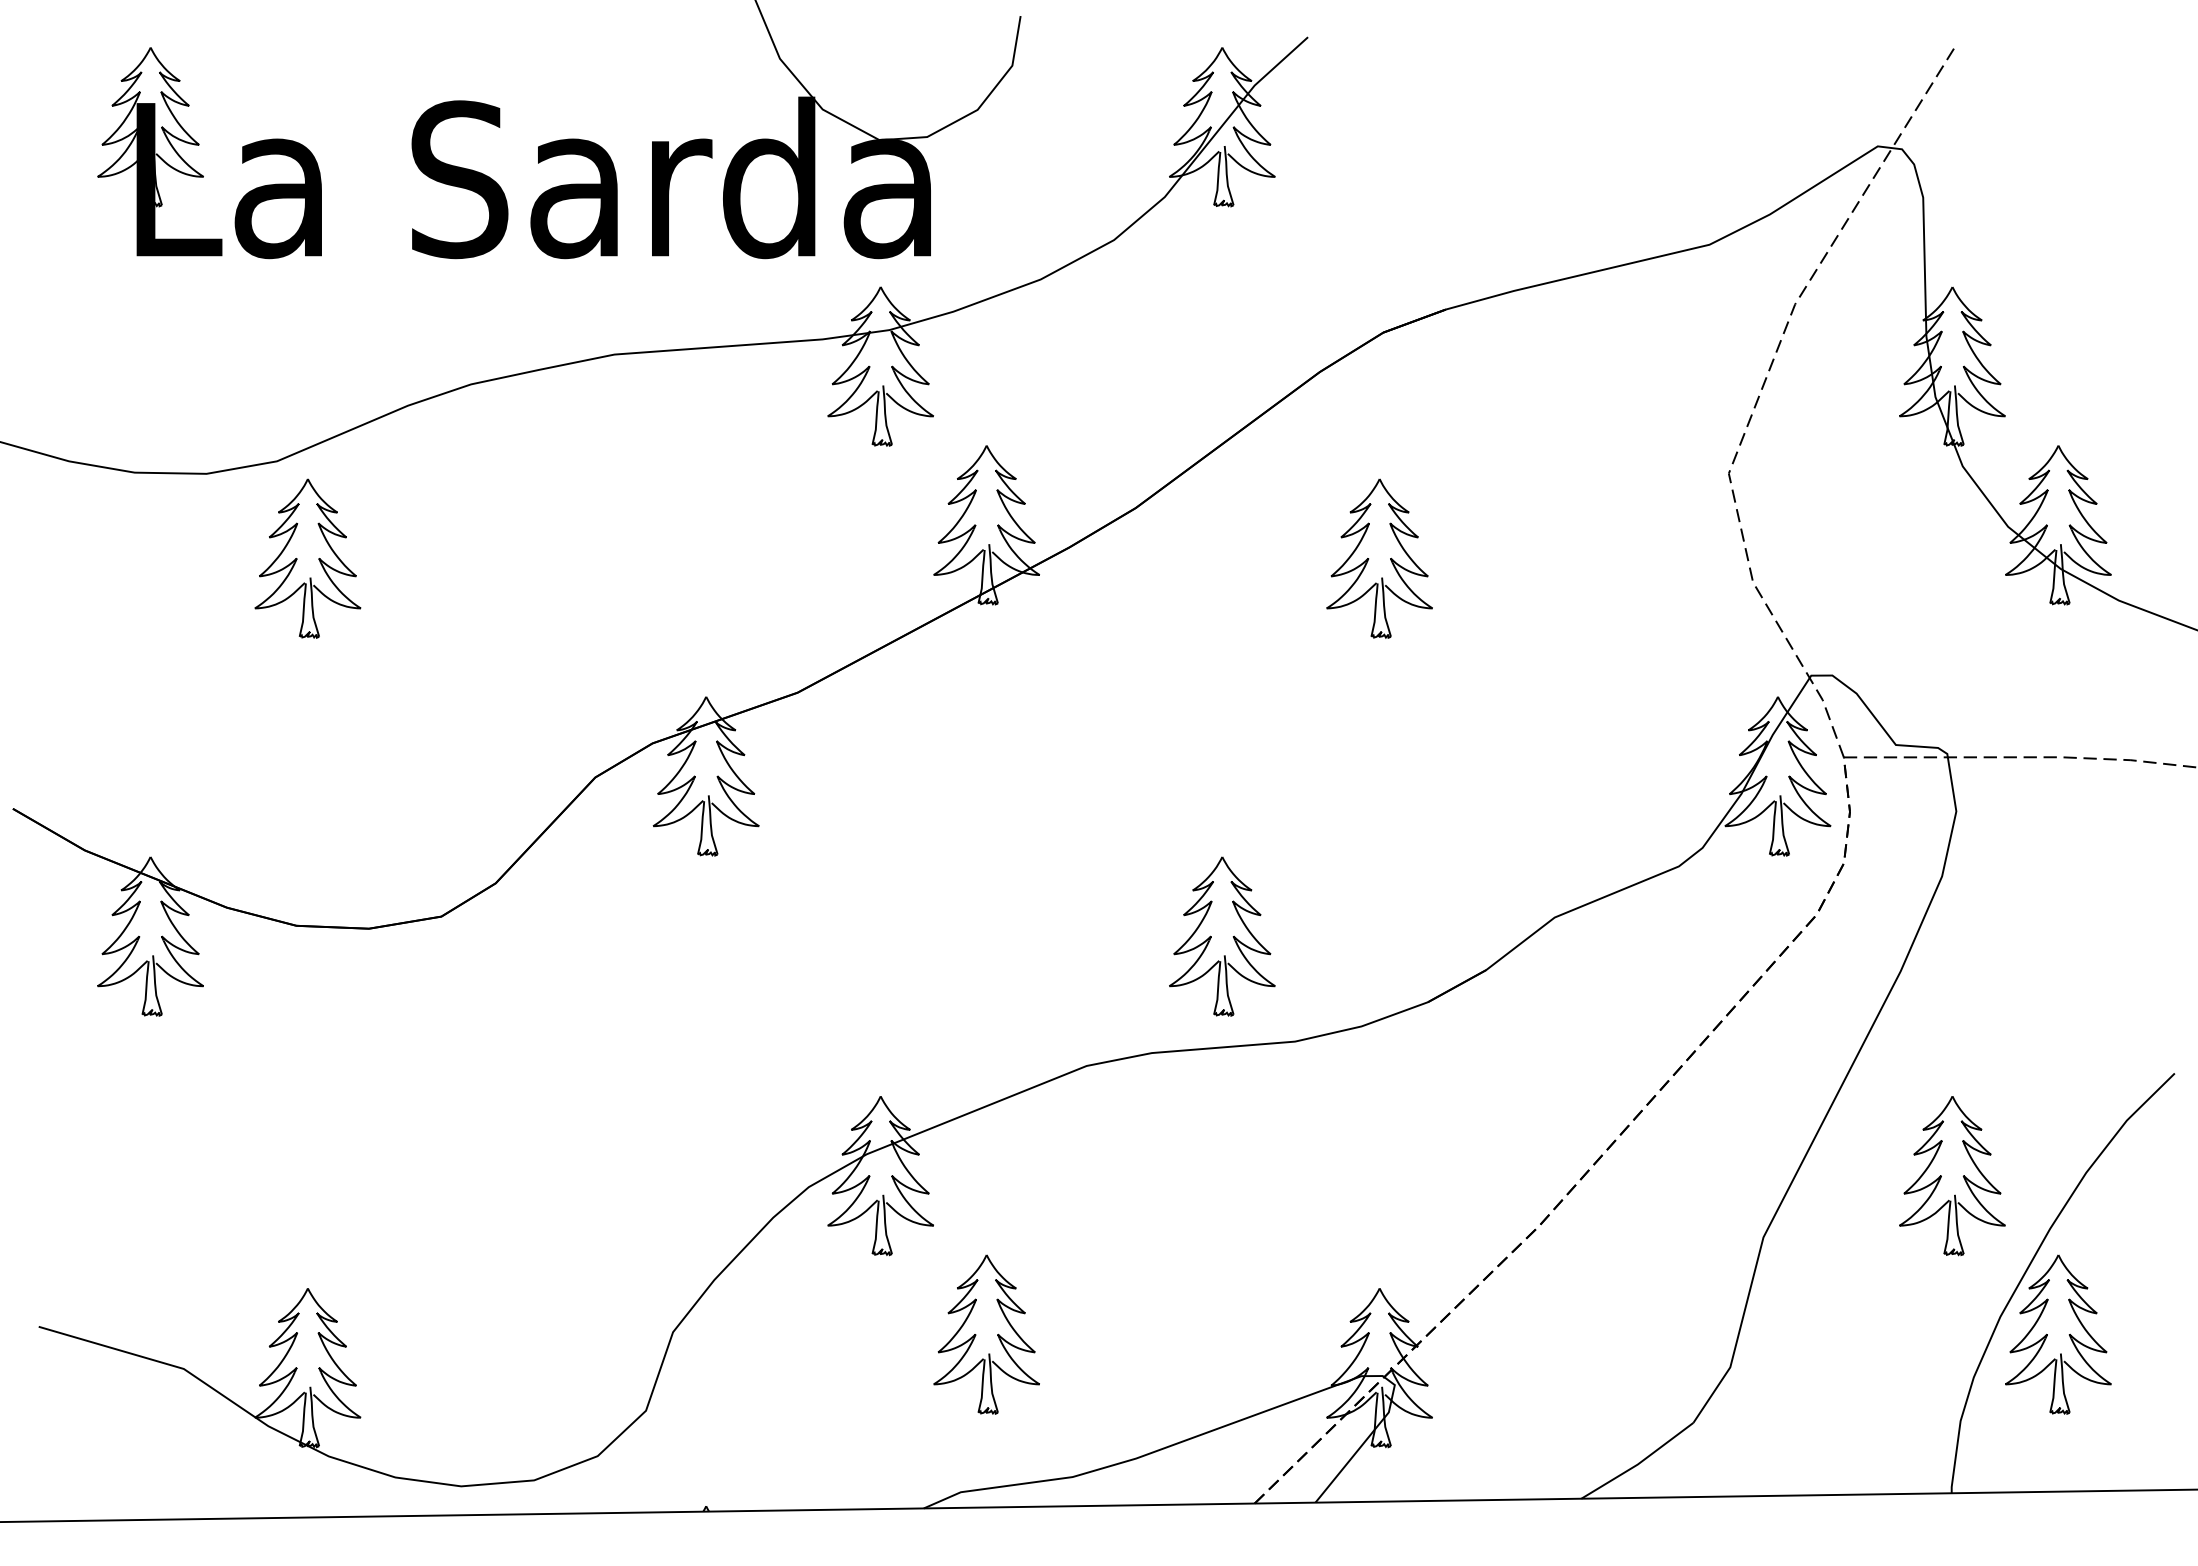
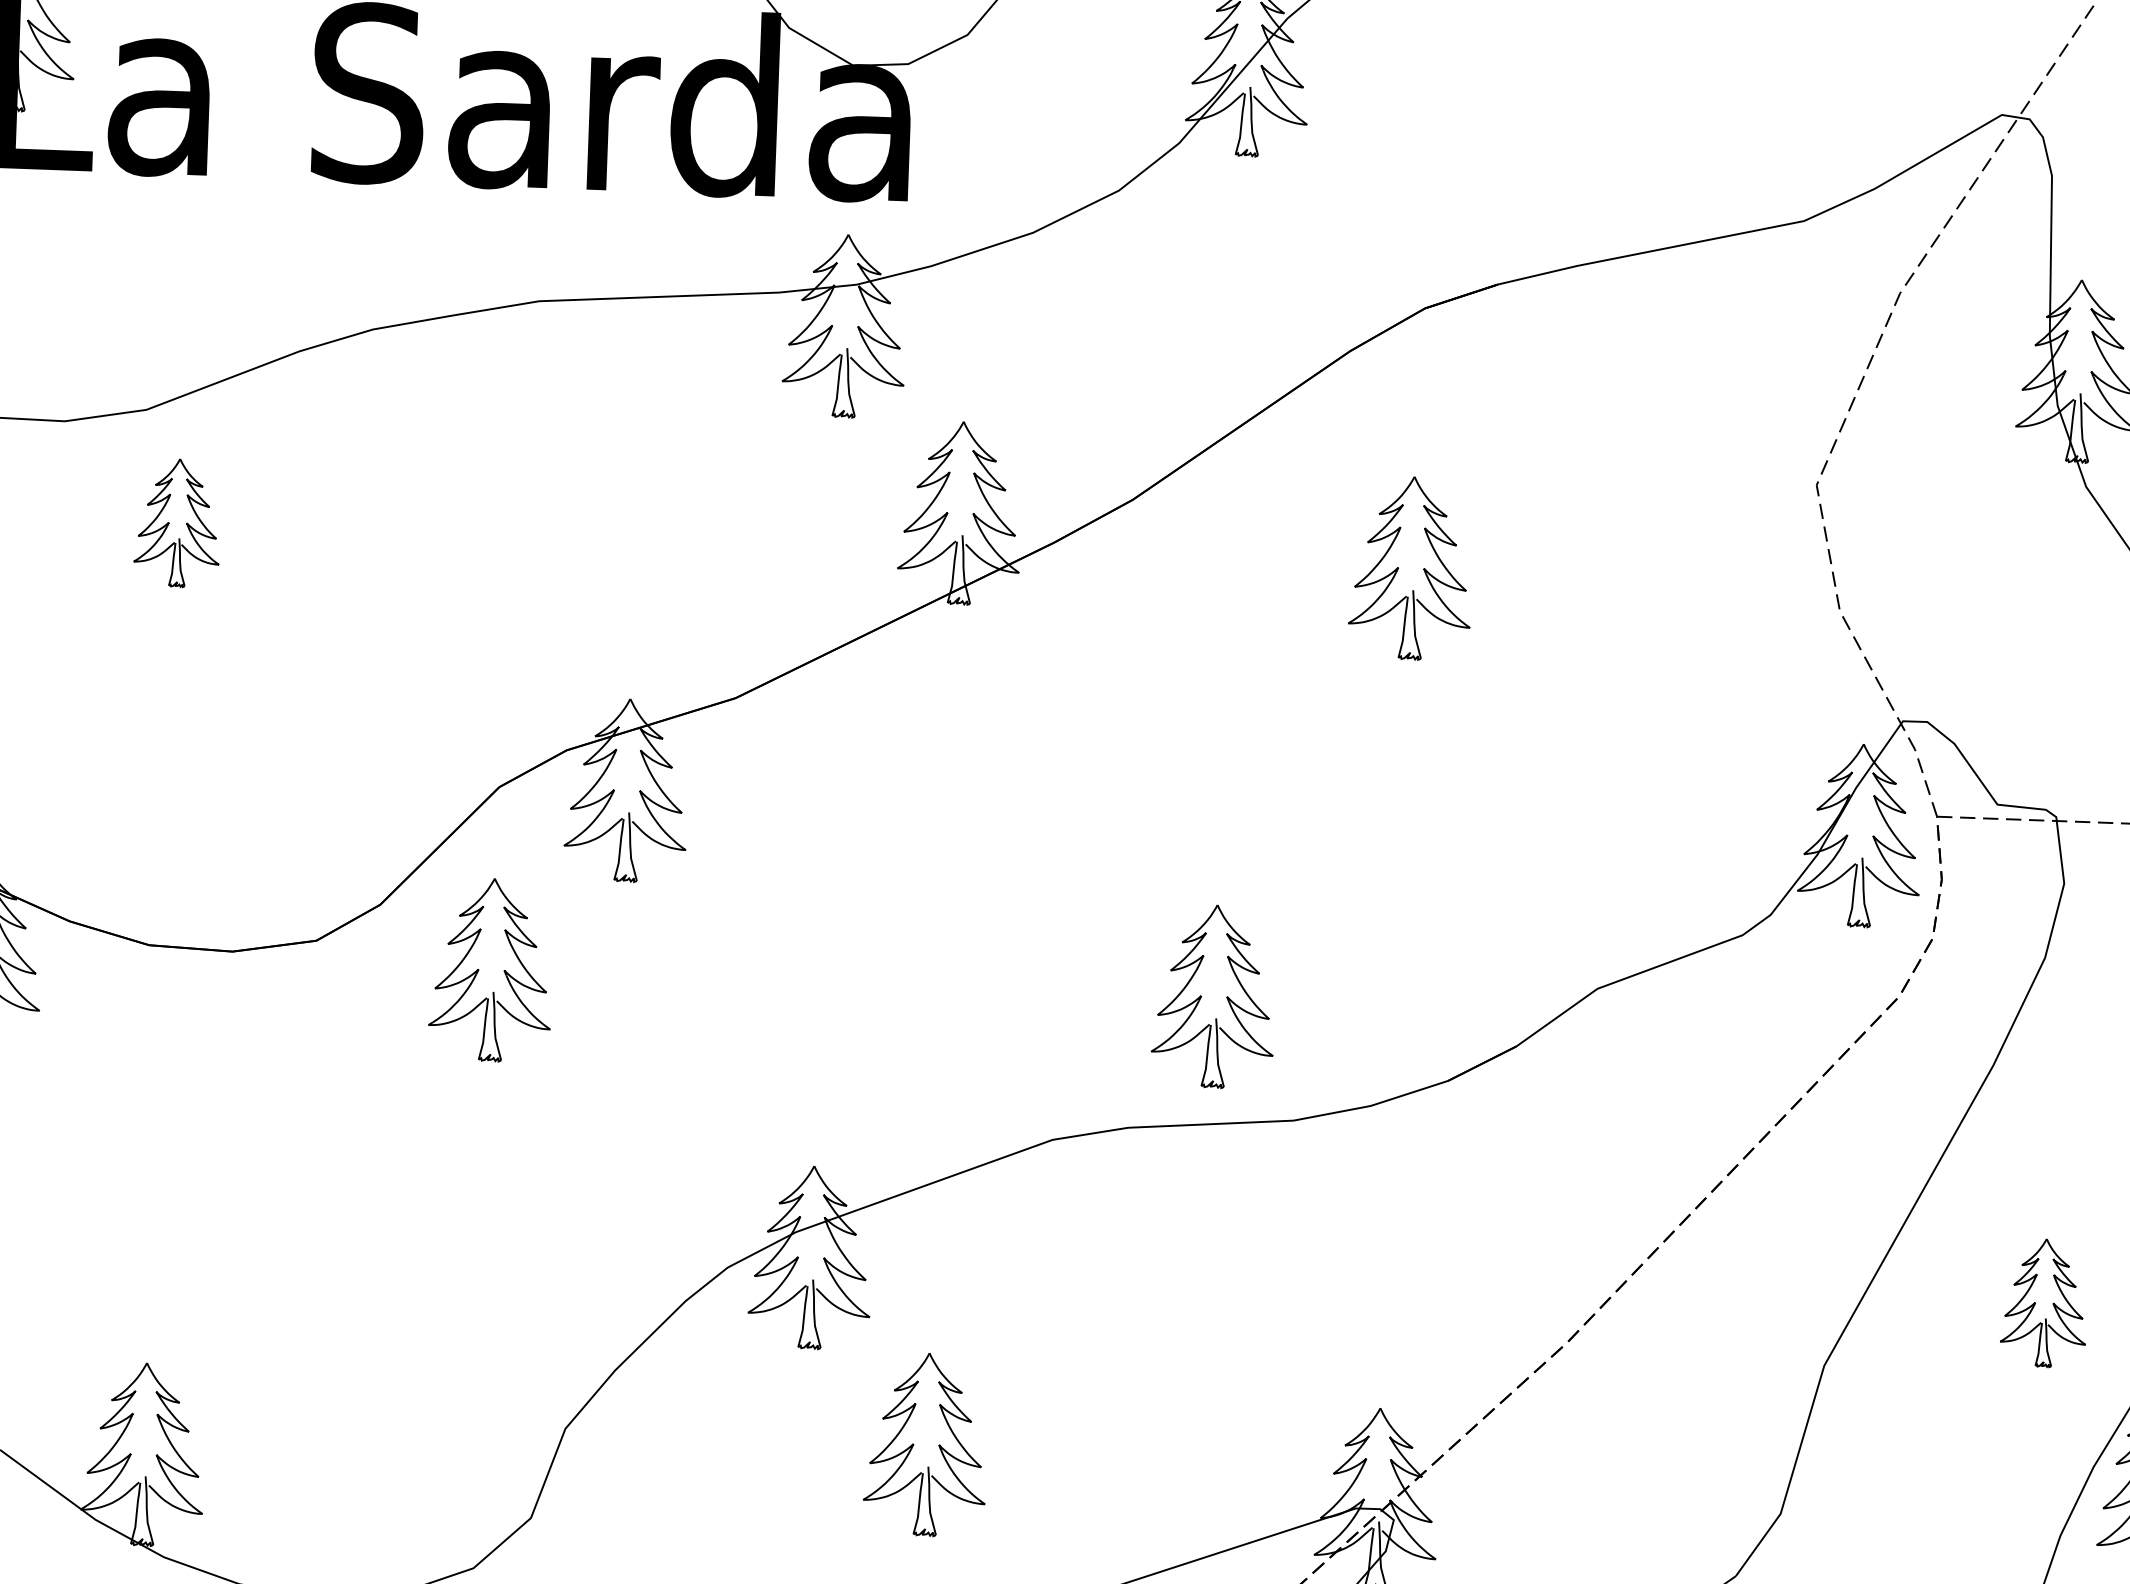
part: (307, 558) -> (177, 522), size x0.7
part: (594, 936) -> (491, 970), added
part: (1952, 1176) -> (2044, 1303), size x0.7

